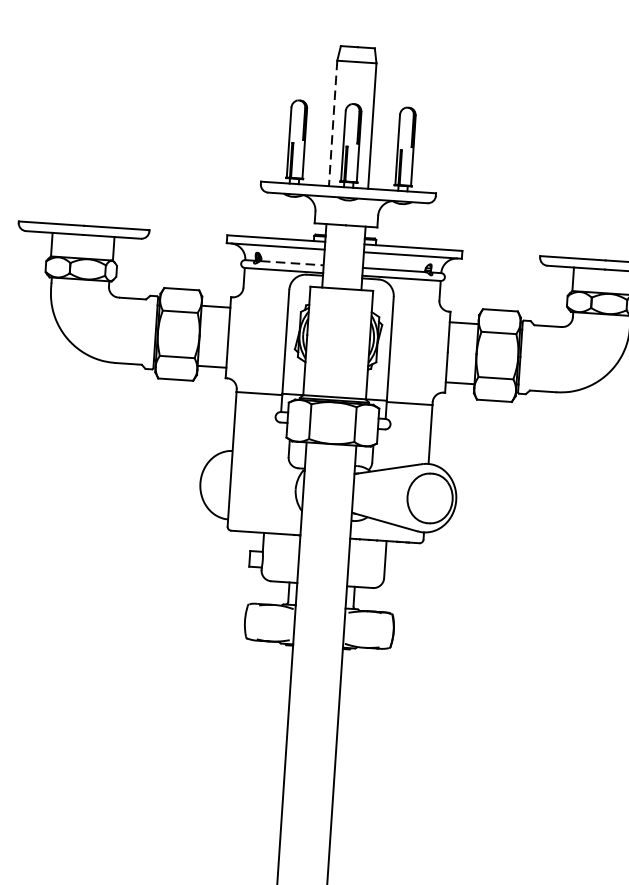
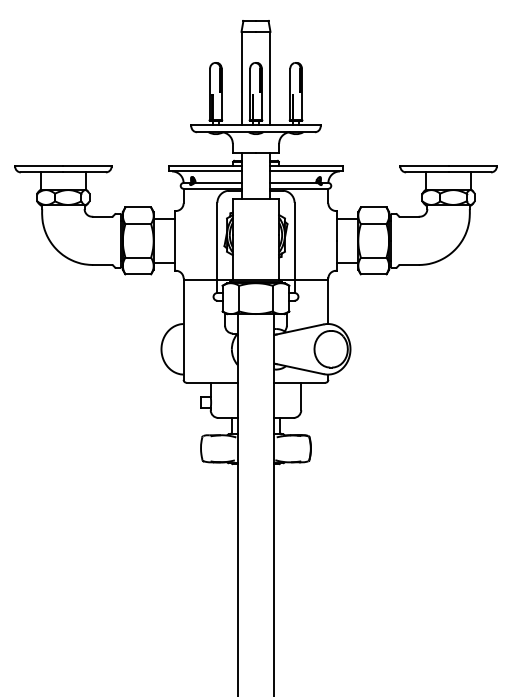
line: (333, 123) -> (241, 78), dashed -> solid
line: (292, 263) -> (218, 183), dashed -> solid

